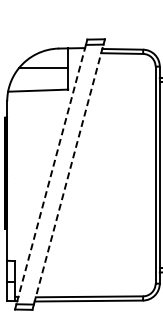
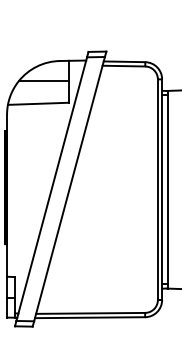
line: (50, 174) -> (51, 189), dashed -> solid
line: (68, 174) -> (69, 189), dashed -> solid

